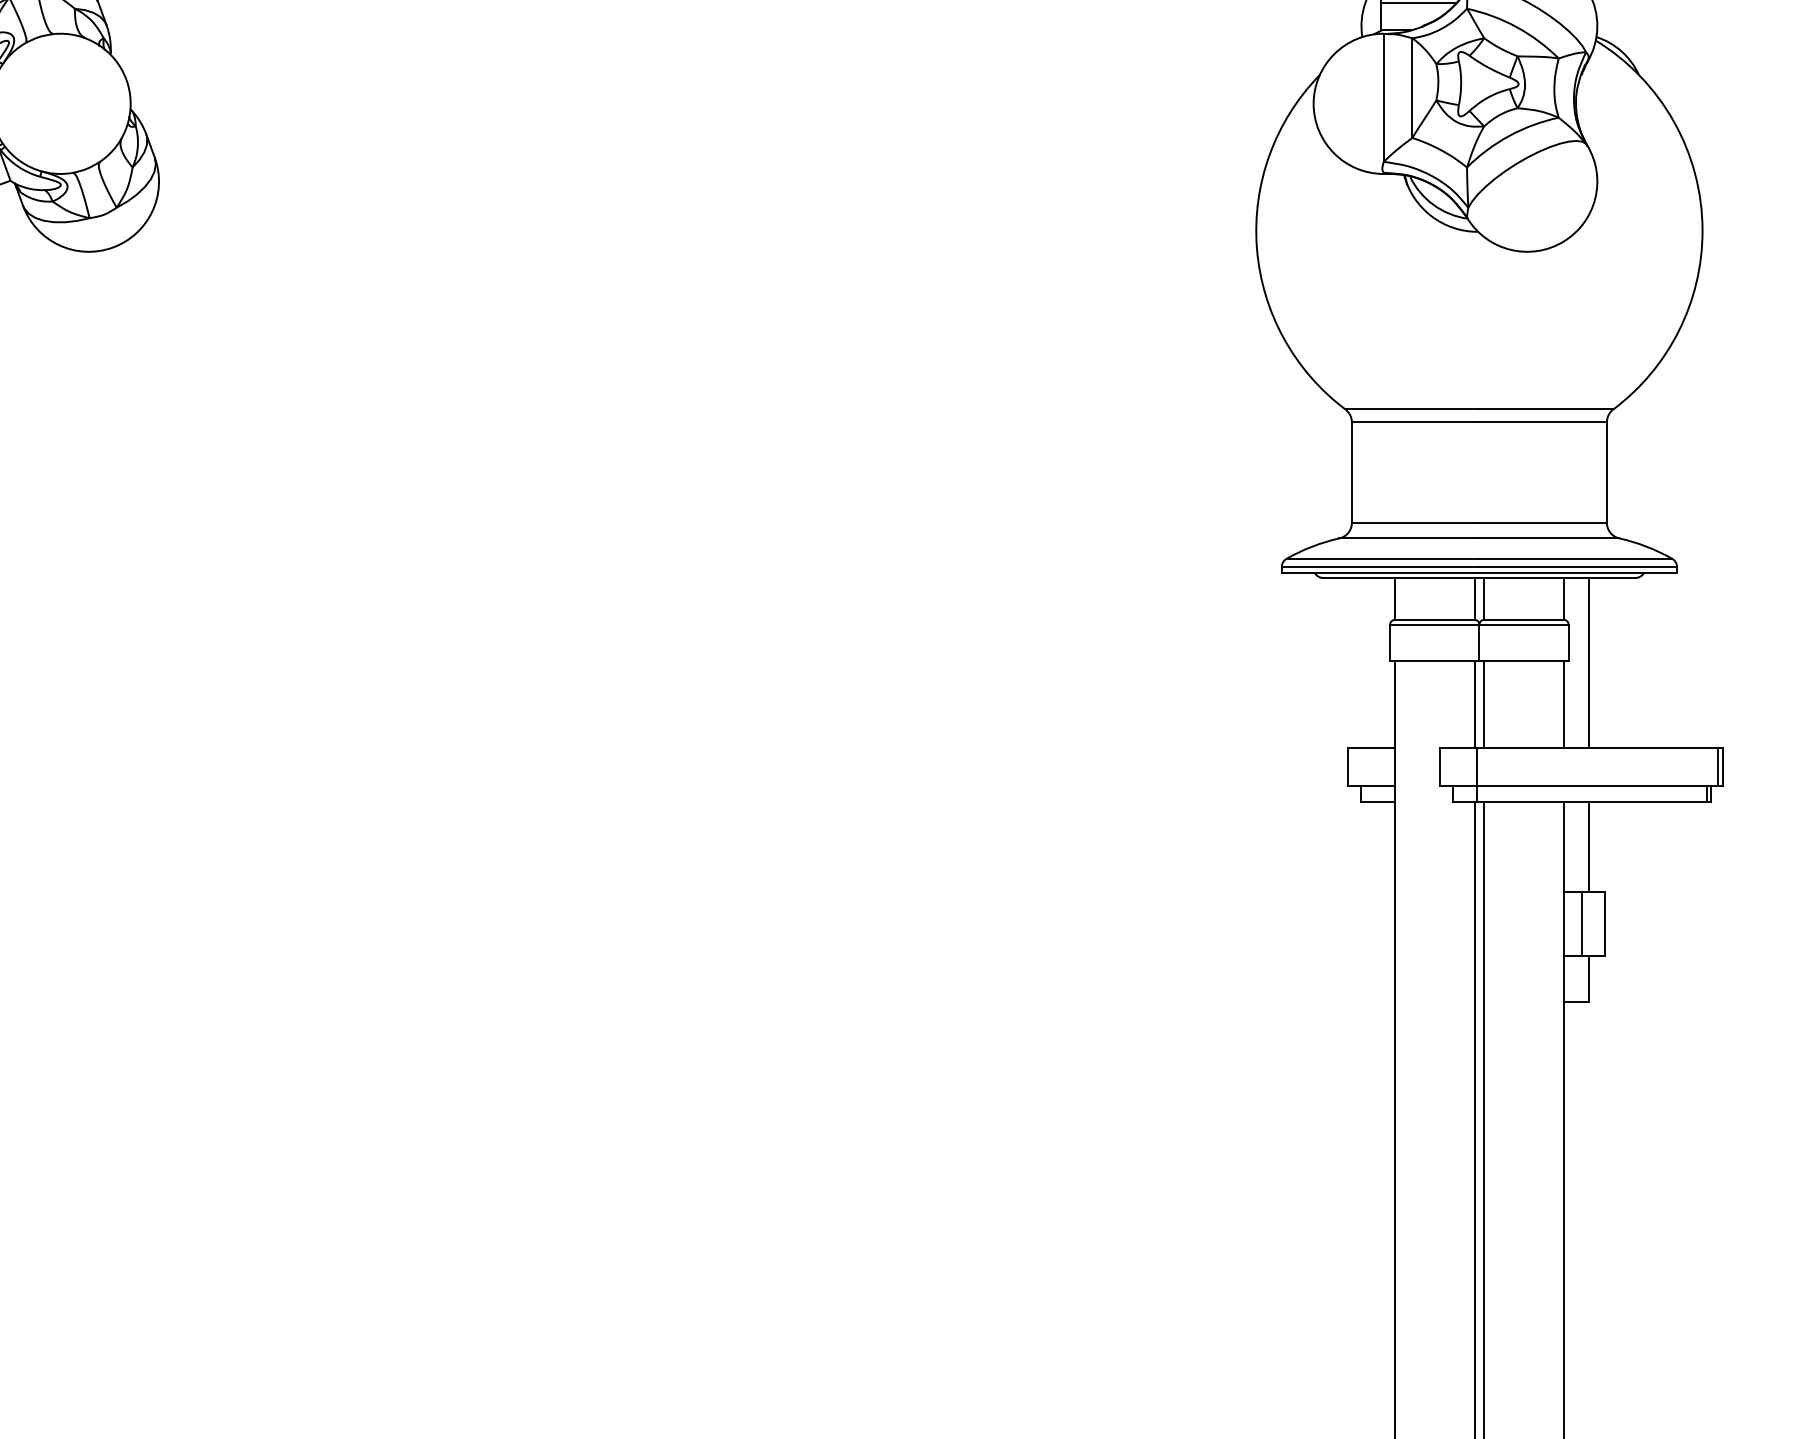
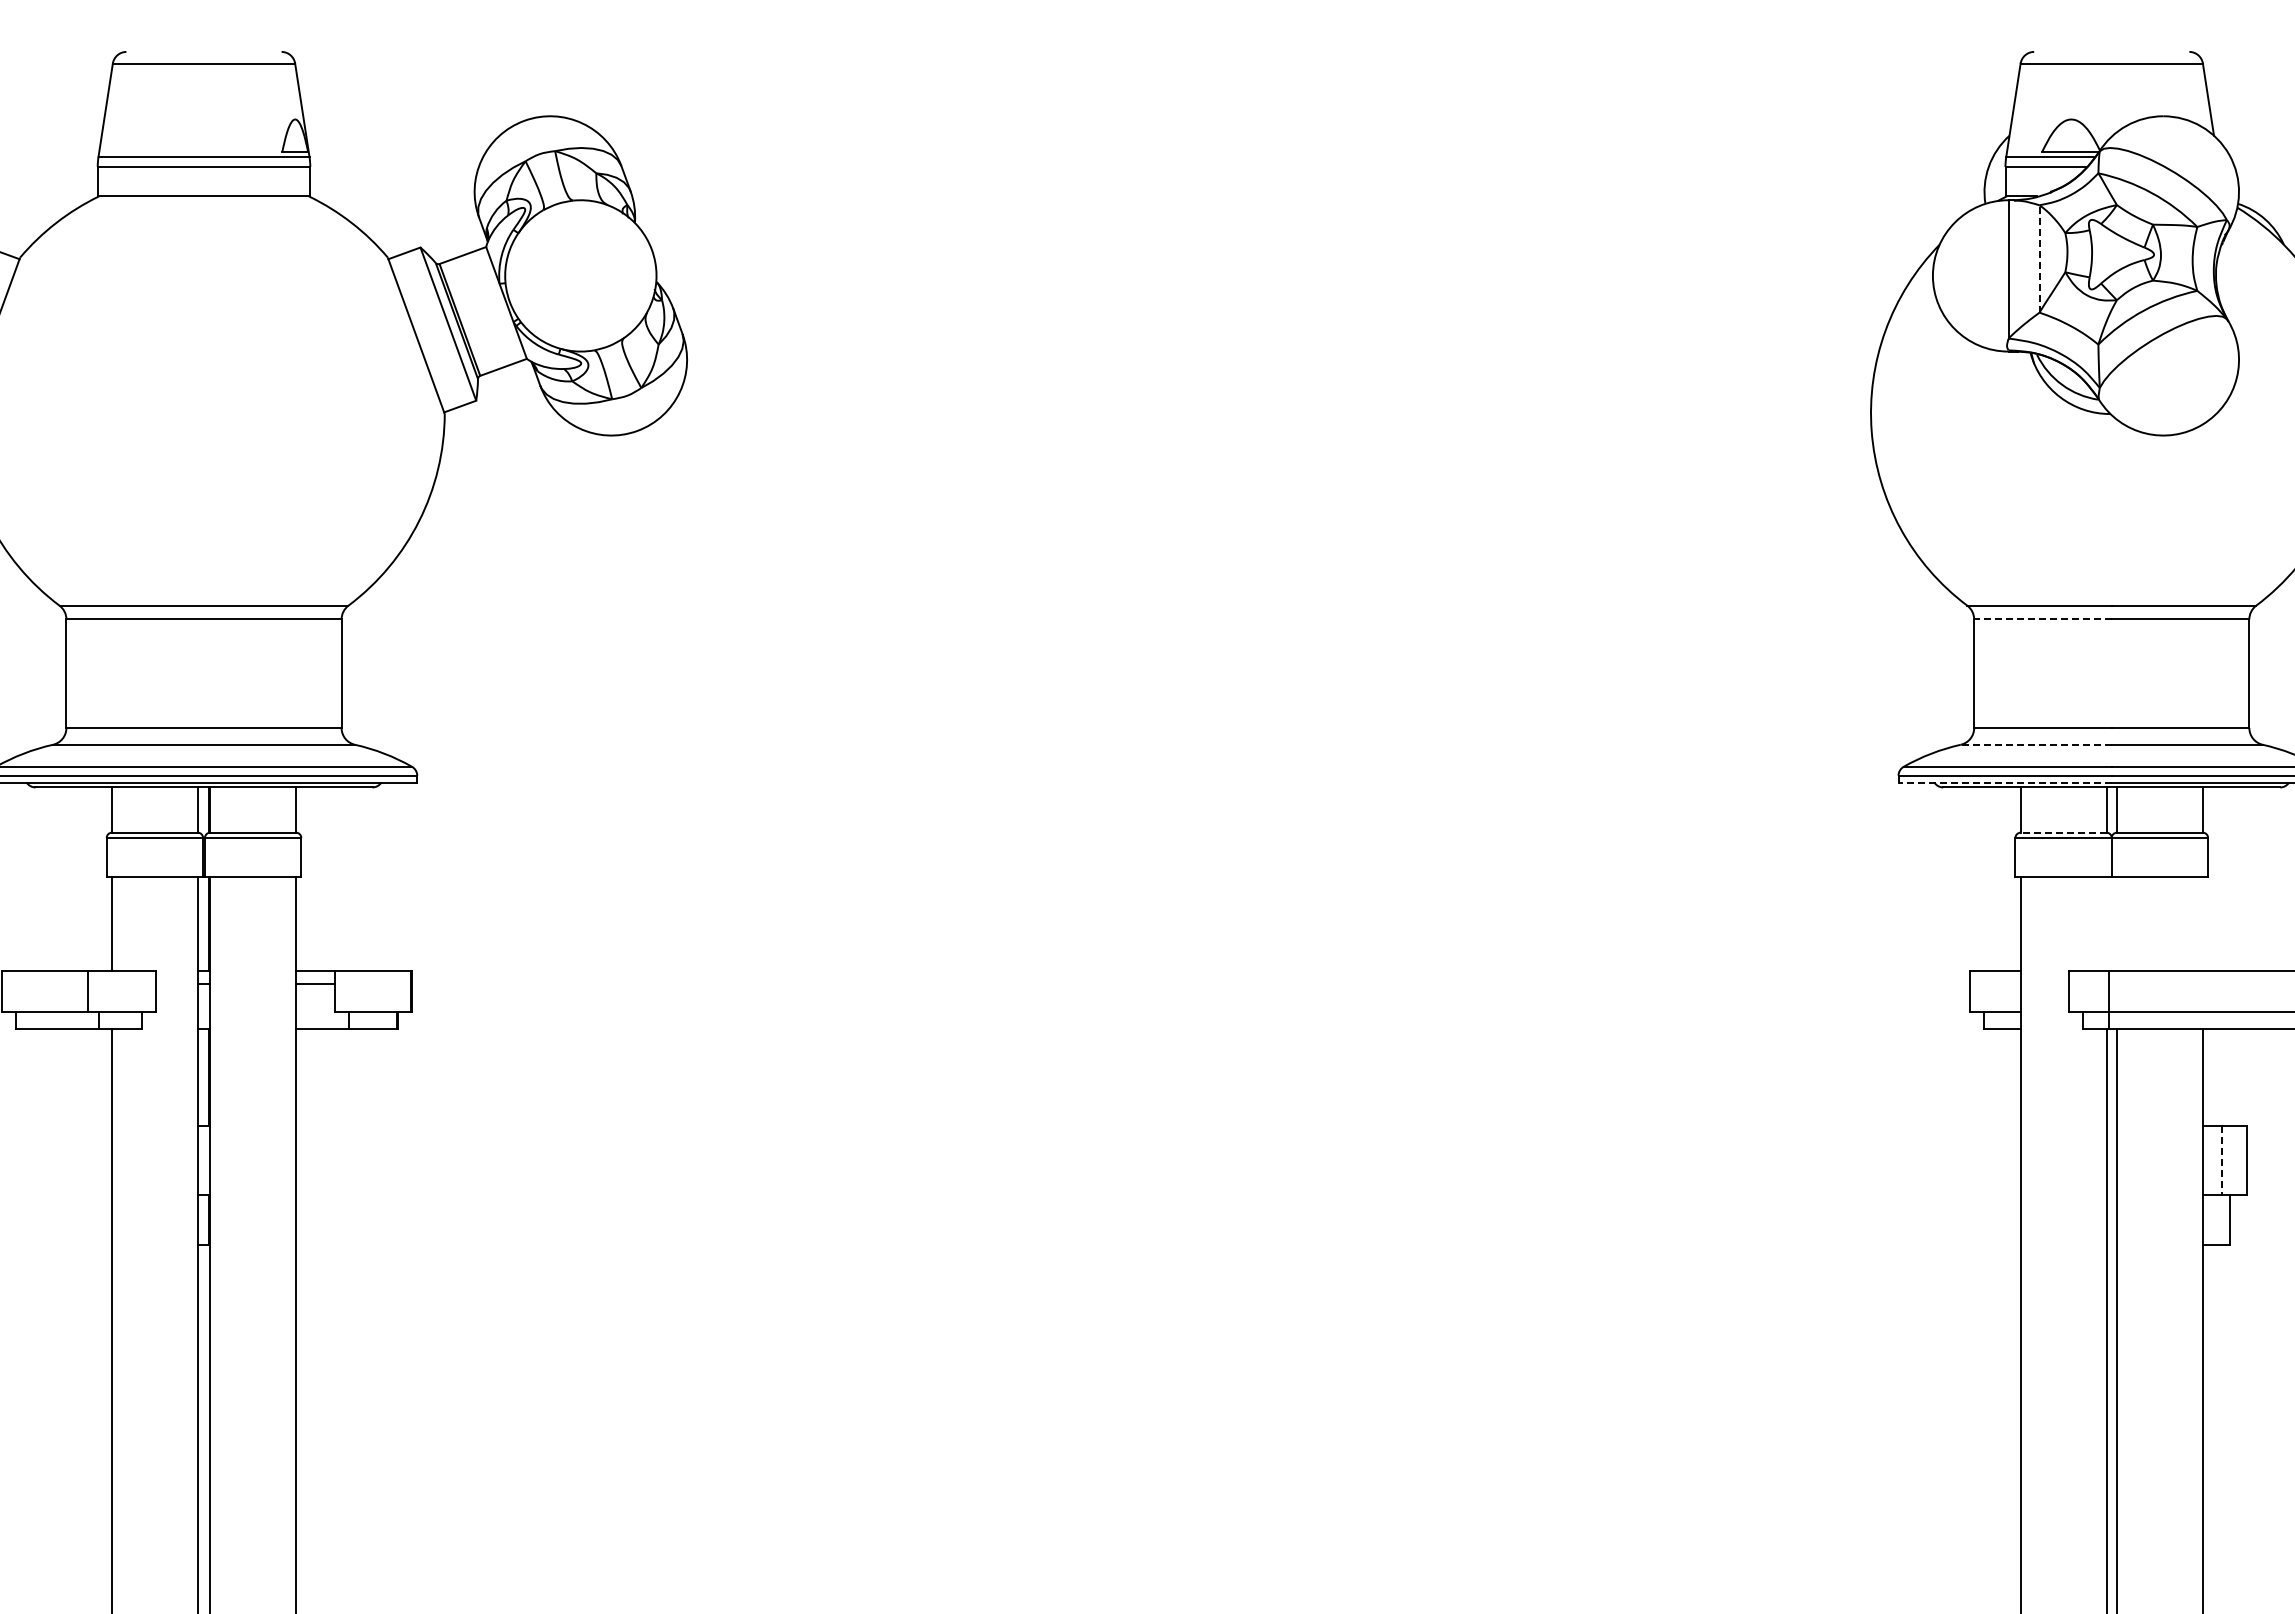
line: (1412, 87) -> (2039, 258), solid -> dashed
line: (1415, 422) -> (2042, 619), solid -> dashed
line: (1409, 538) -> (2036, 744), solid -> dashed
line: (1380, 573) -> (2005, 782), solid -> dashed
line: (1434, 619) -> (2063, 832), solid -> dashed
line: (1588, 662) -> (2229, 878), removed
line: (1474, 704) -> (2106, 923), removed
line: (1483, 704) -> (2116, 923), removed
line: (1563, 704) -> (2202, 923), removed
line: (1588, 846) -> (2229, 1077), removed
line: (1582, 924) -> (2222, 1161), solid -> dashed

